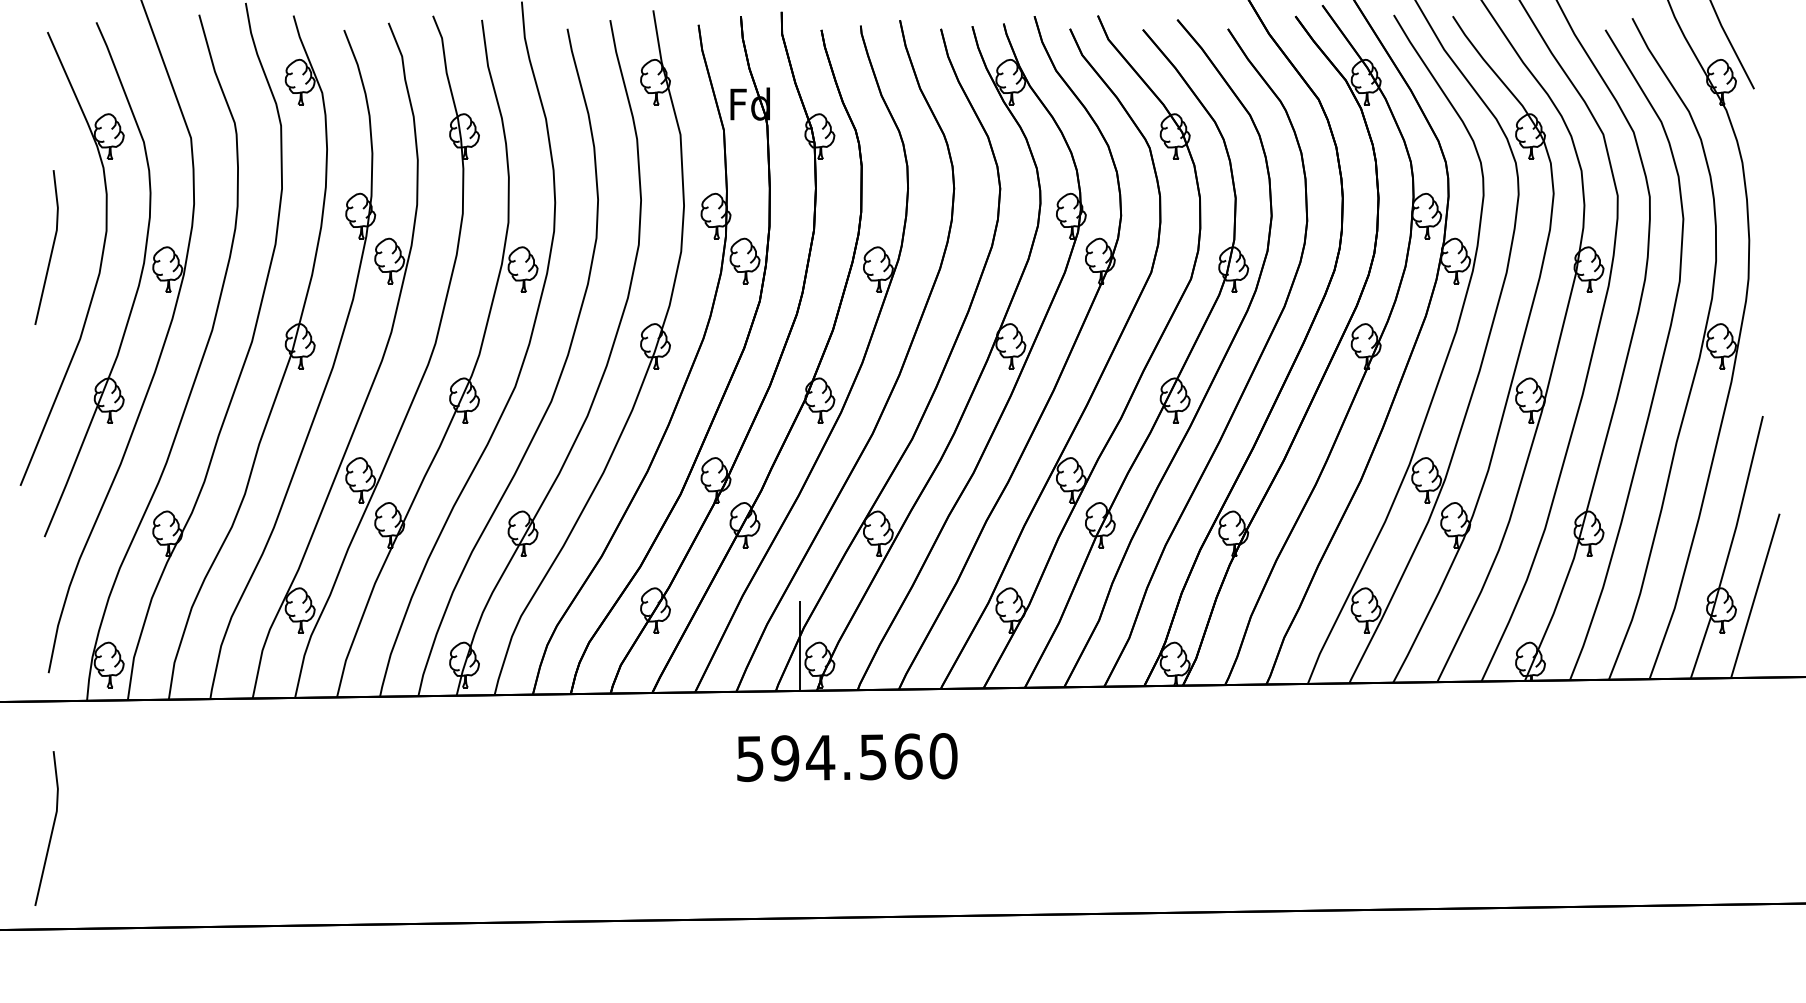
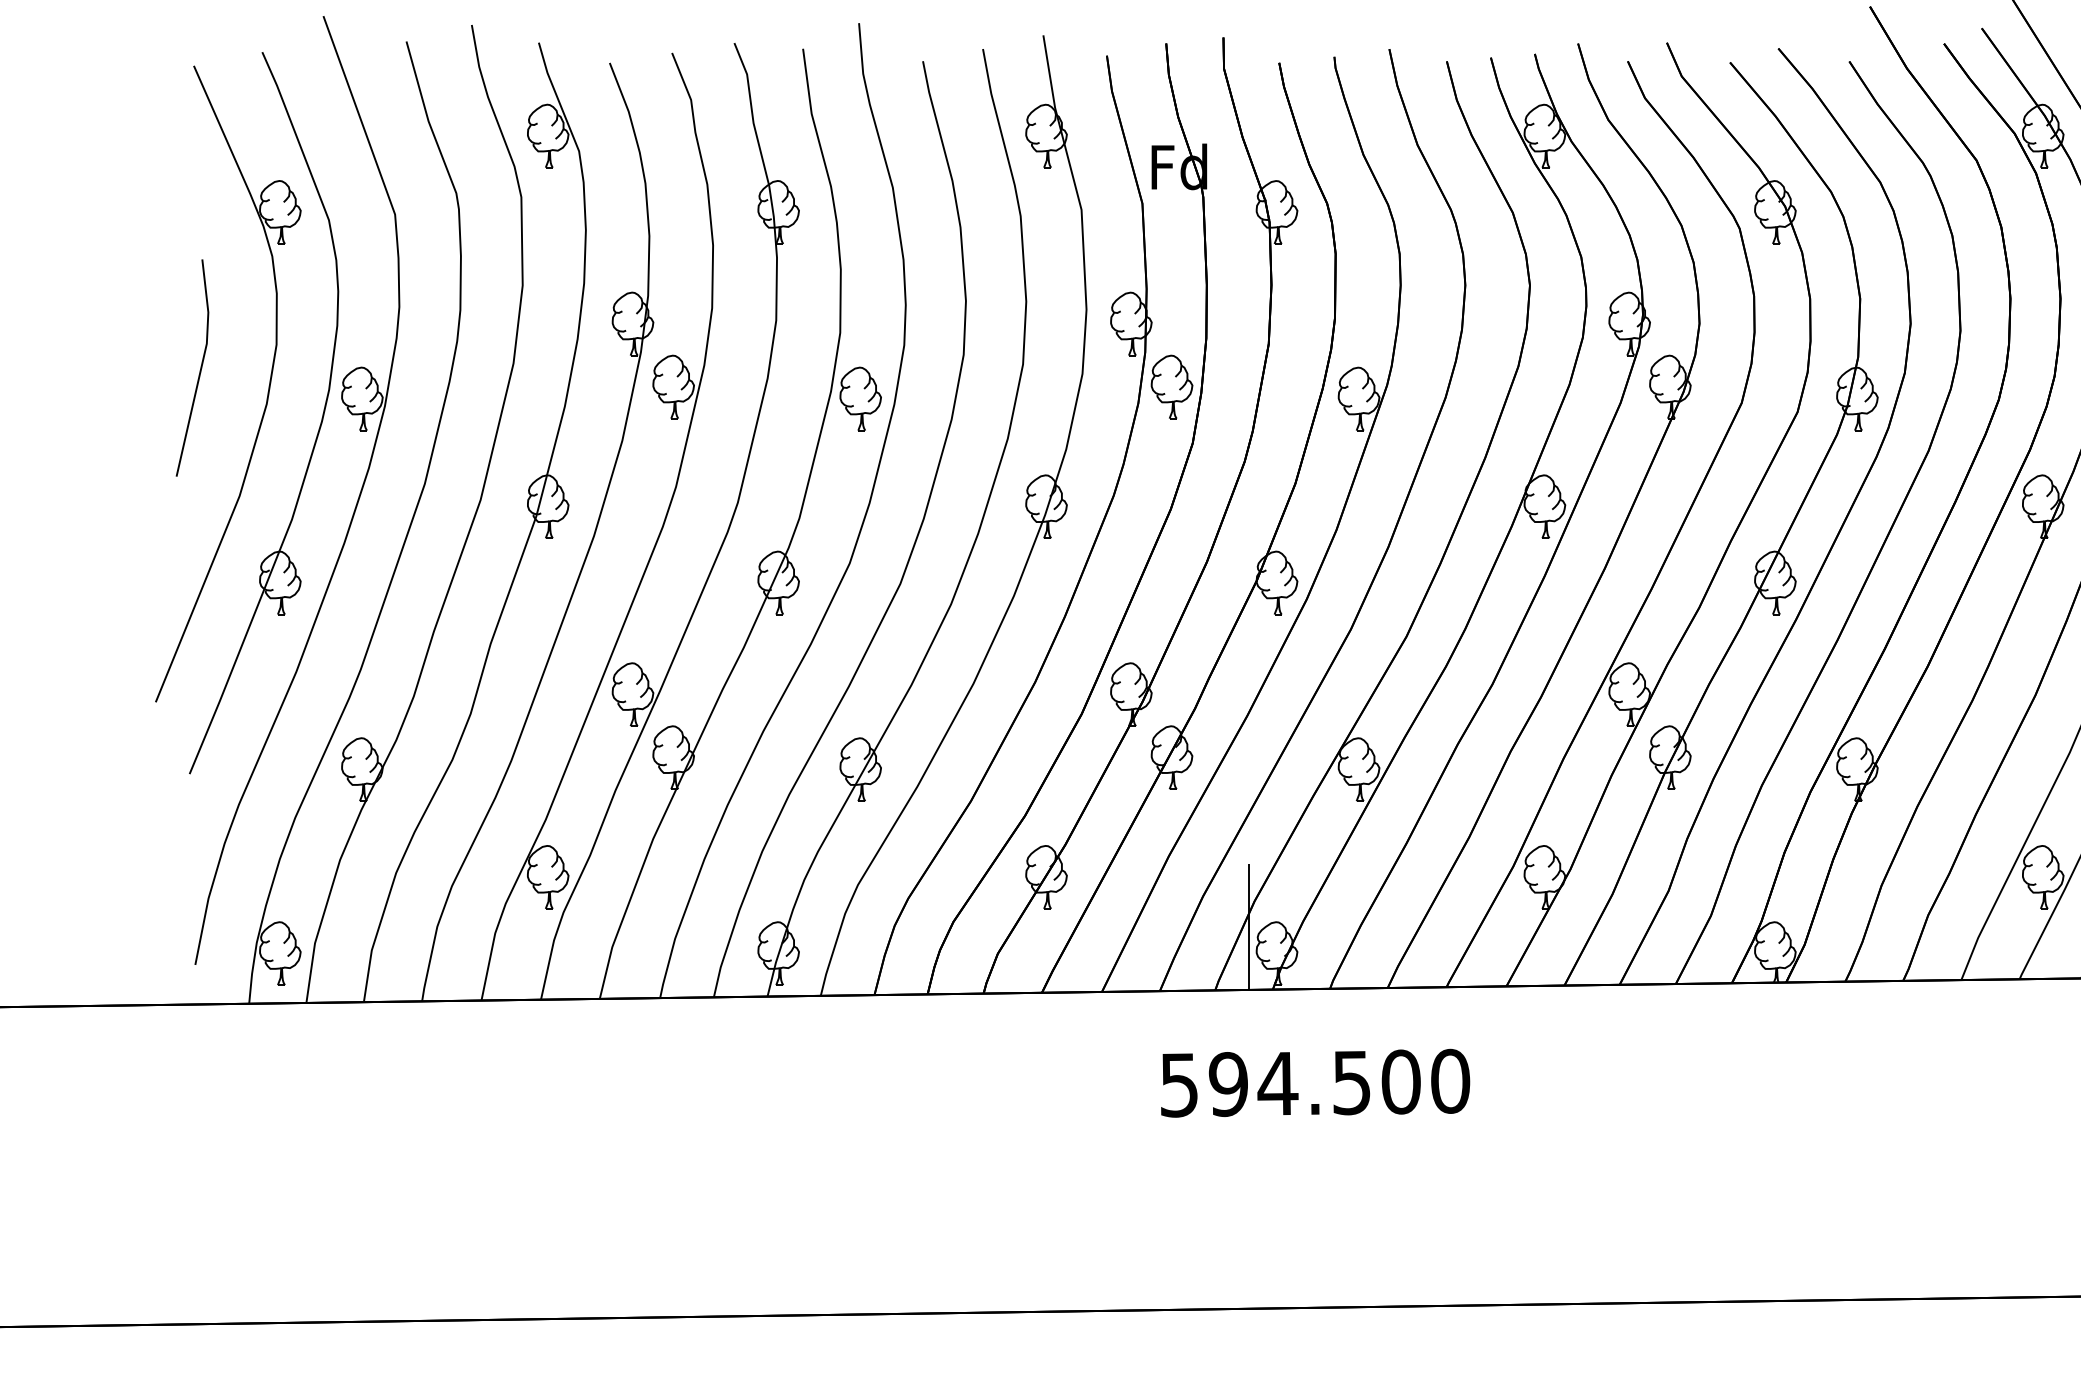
text: (908, 756) -> (1401, 1081), 594.560 -> 594.500
line: (51, 829) -> (199, 1184), removed

